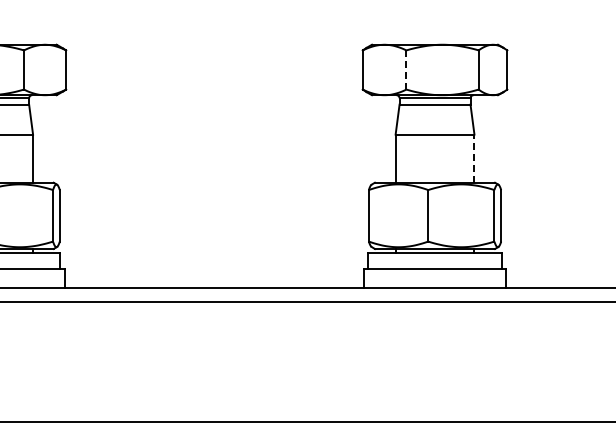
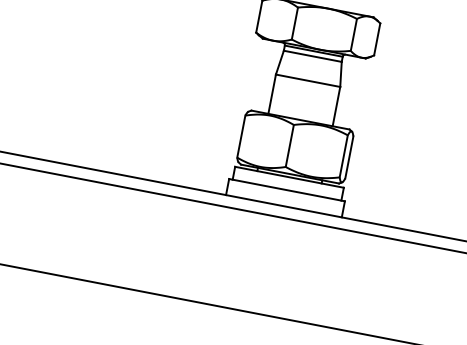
line: (406, 70) -> (294, 23), dashed -> solid
line: (474, 158) -> (336, 106), dashed -> solid

